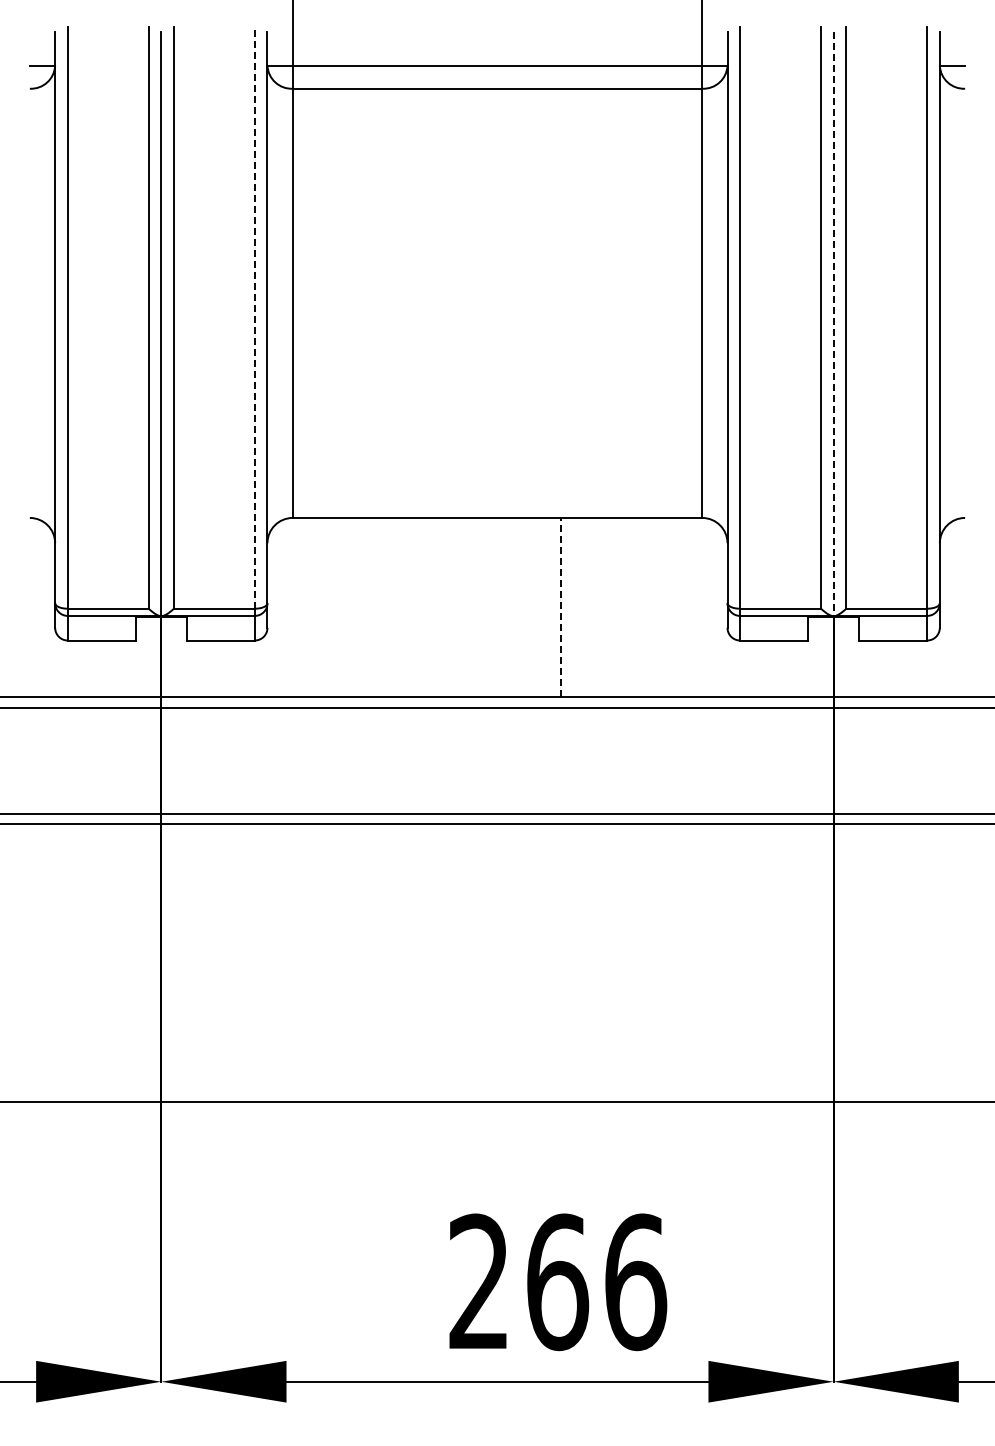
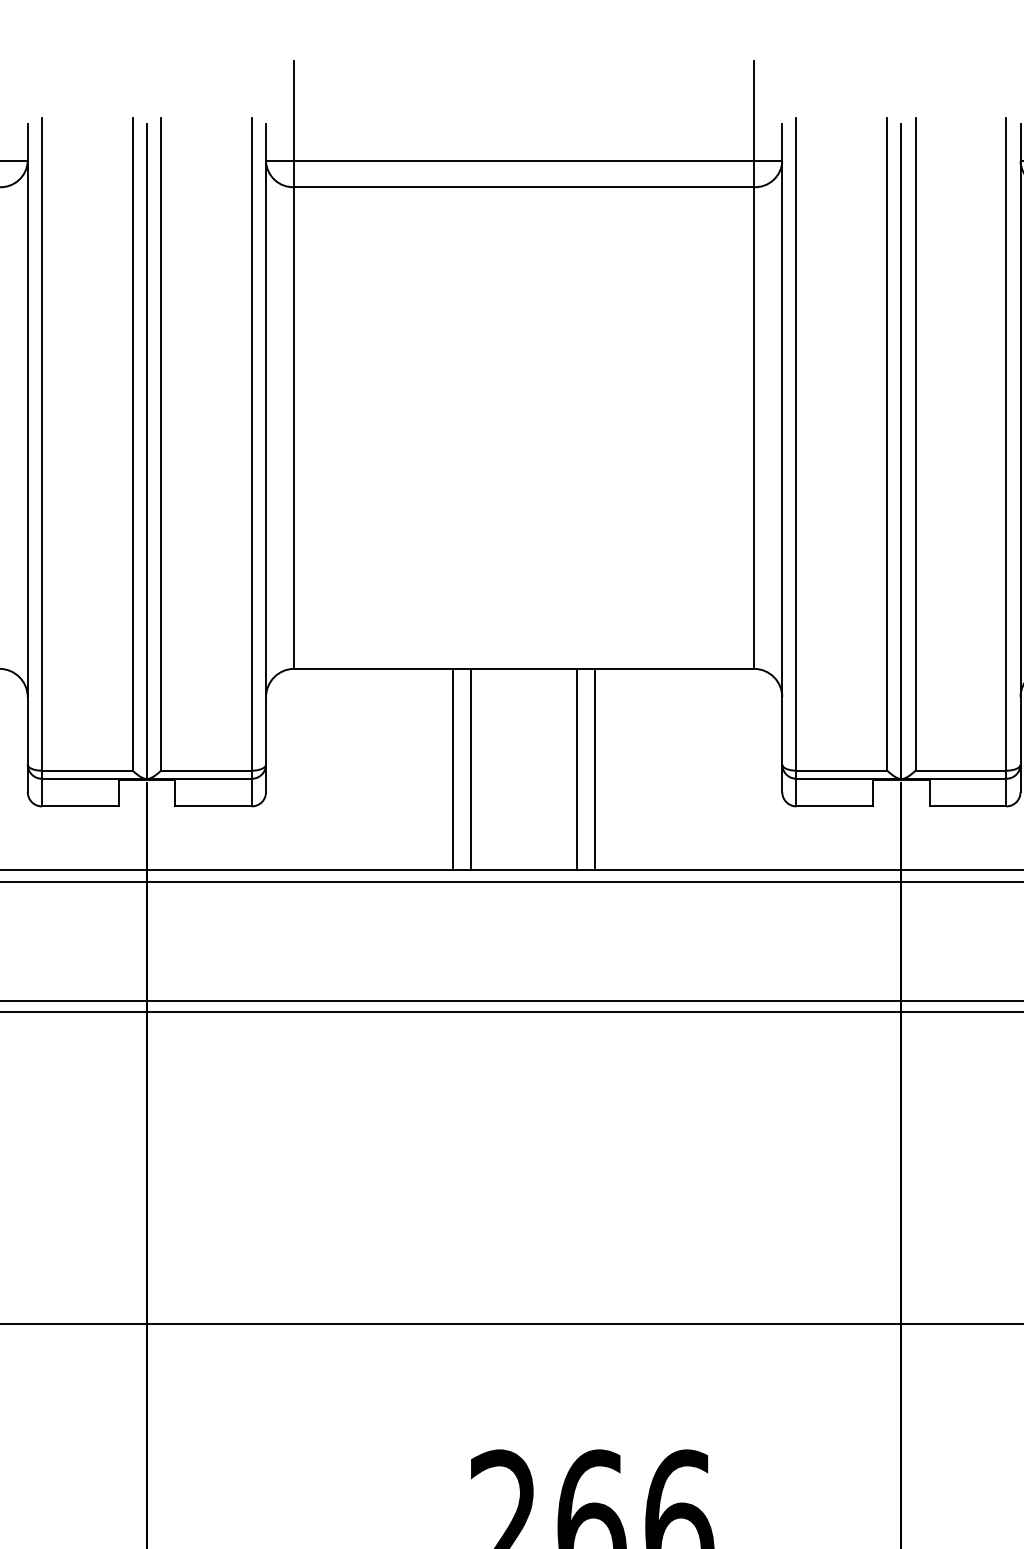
line: (254, 317) -> (251, 443), dashed -> solid
line: (833, 324) -> (901, 451), dashed -> solid
line: (434, 607) -> (453, 769), added
line: (450, 607) -> (471, 769), added
line: (544, 607) -> (576, 769), added
line: (560, 607) -> (594, 769), dashed -> solid

